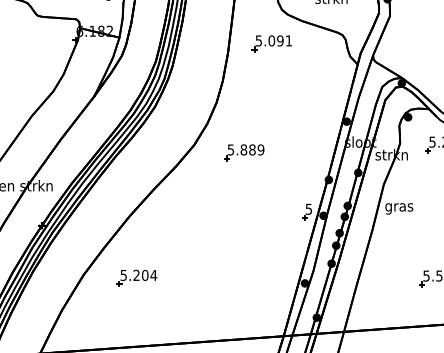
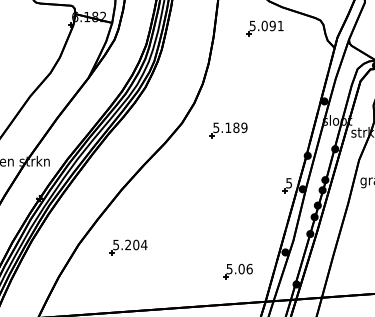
part: (271, 43) -> (264, 28), moved
text: (243, 149) -> (228, 127), 5.889 -> 5.189
part: (254, 303) -> (238, 271), added

